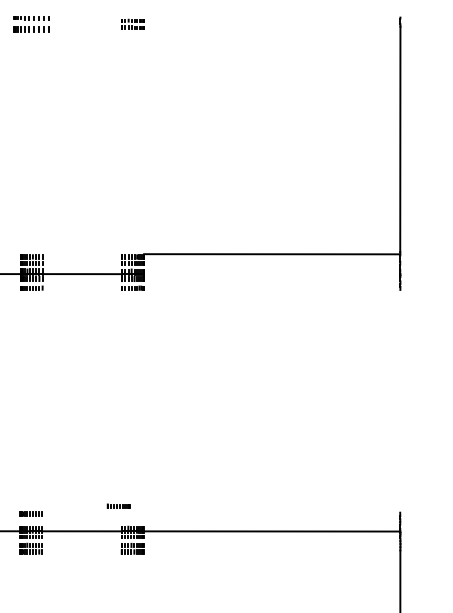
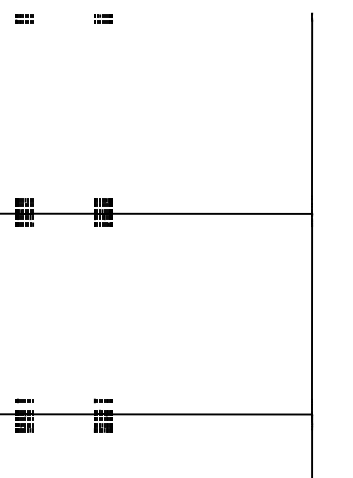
part: (31, 24) -> (24, 19), size x0.62
line: (272, 254) -> (212, 214), moved
line: (400, 400) -> (312, 312), added
part: (118, 505) -> (103, 400), moved

